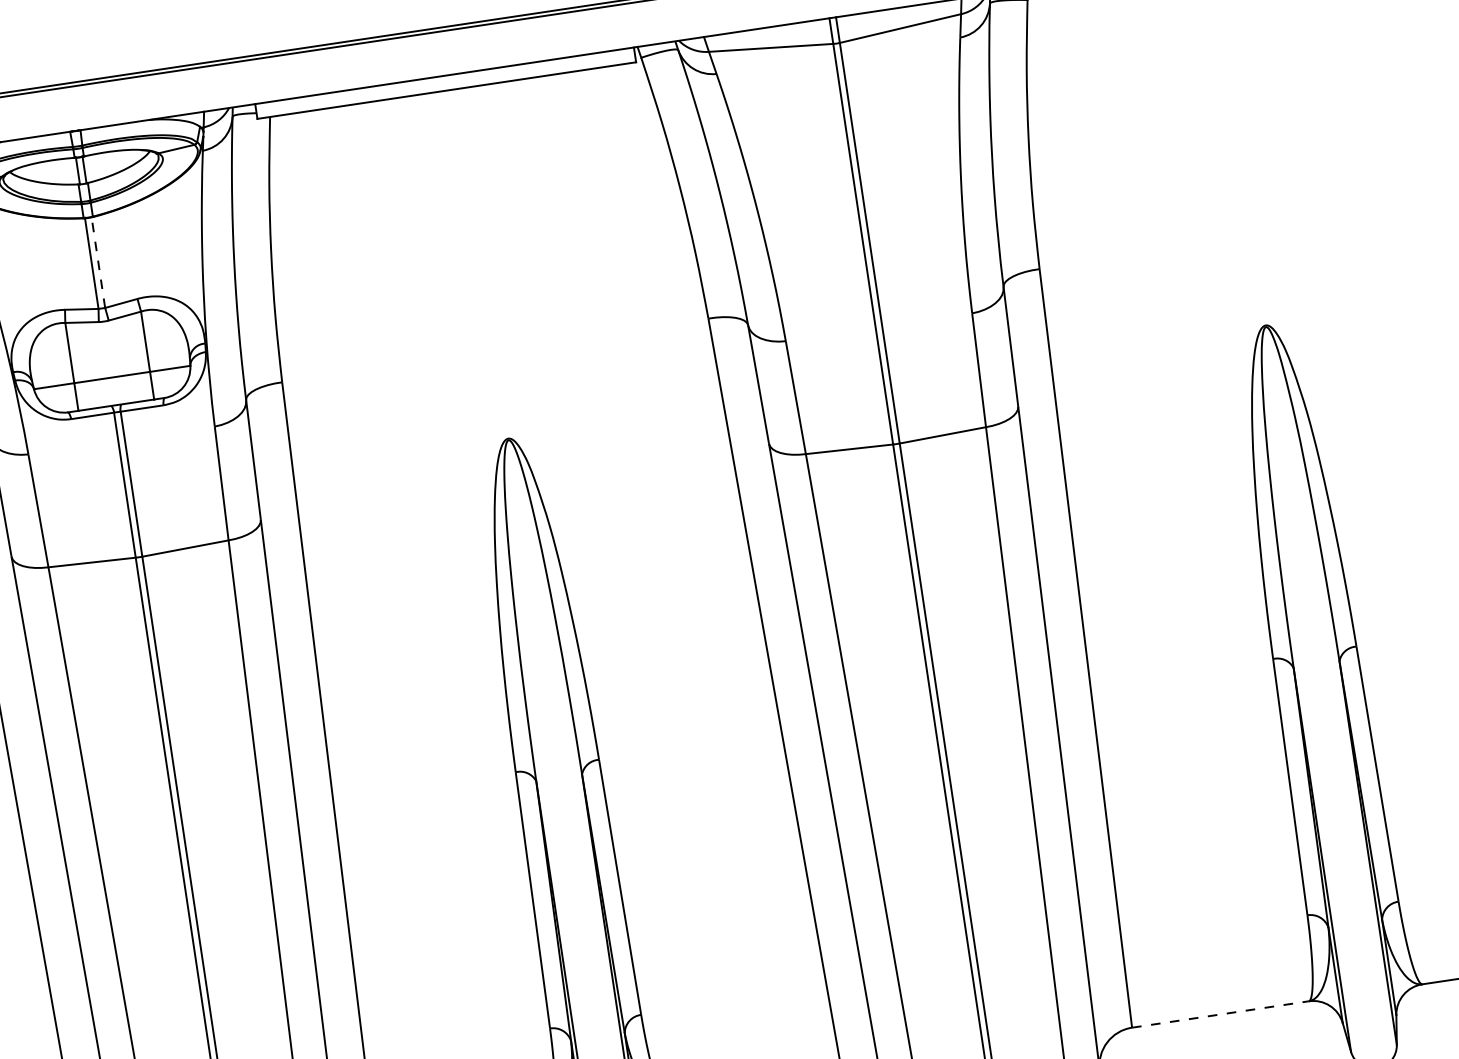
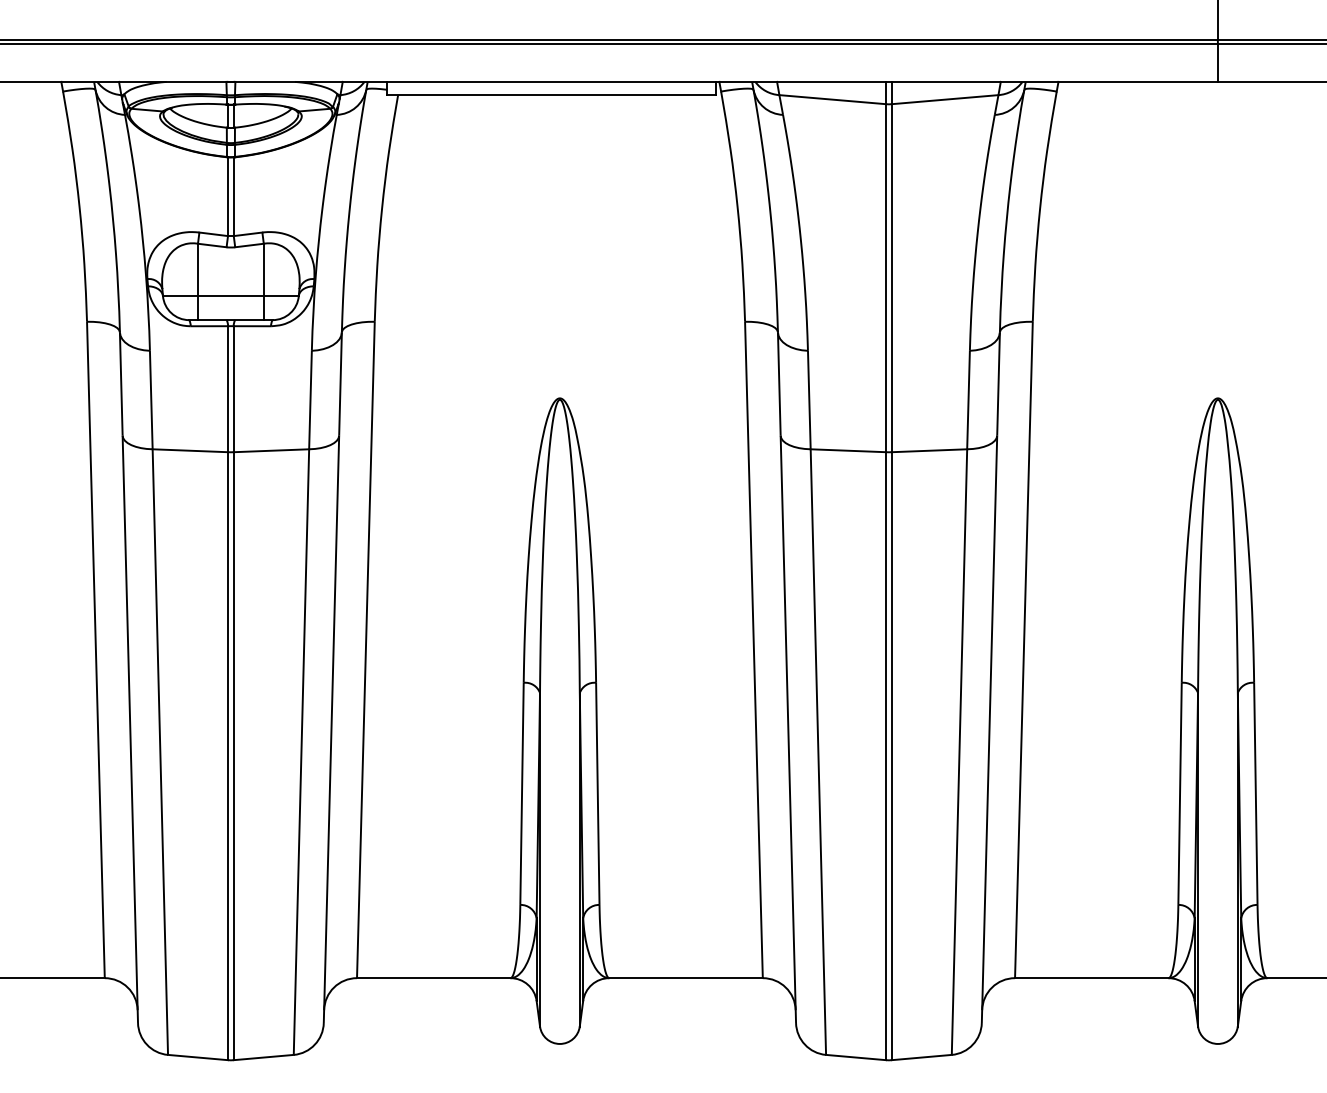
line: (98, 262) -> (233, 196), dashed -> solid
line: (1220, 1014) -> (1091, 978), dashed -> solid

